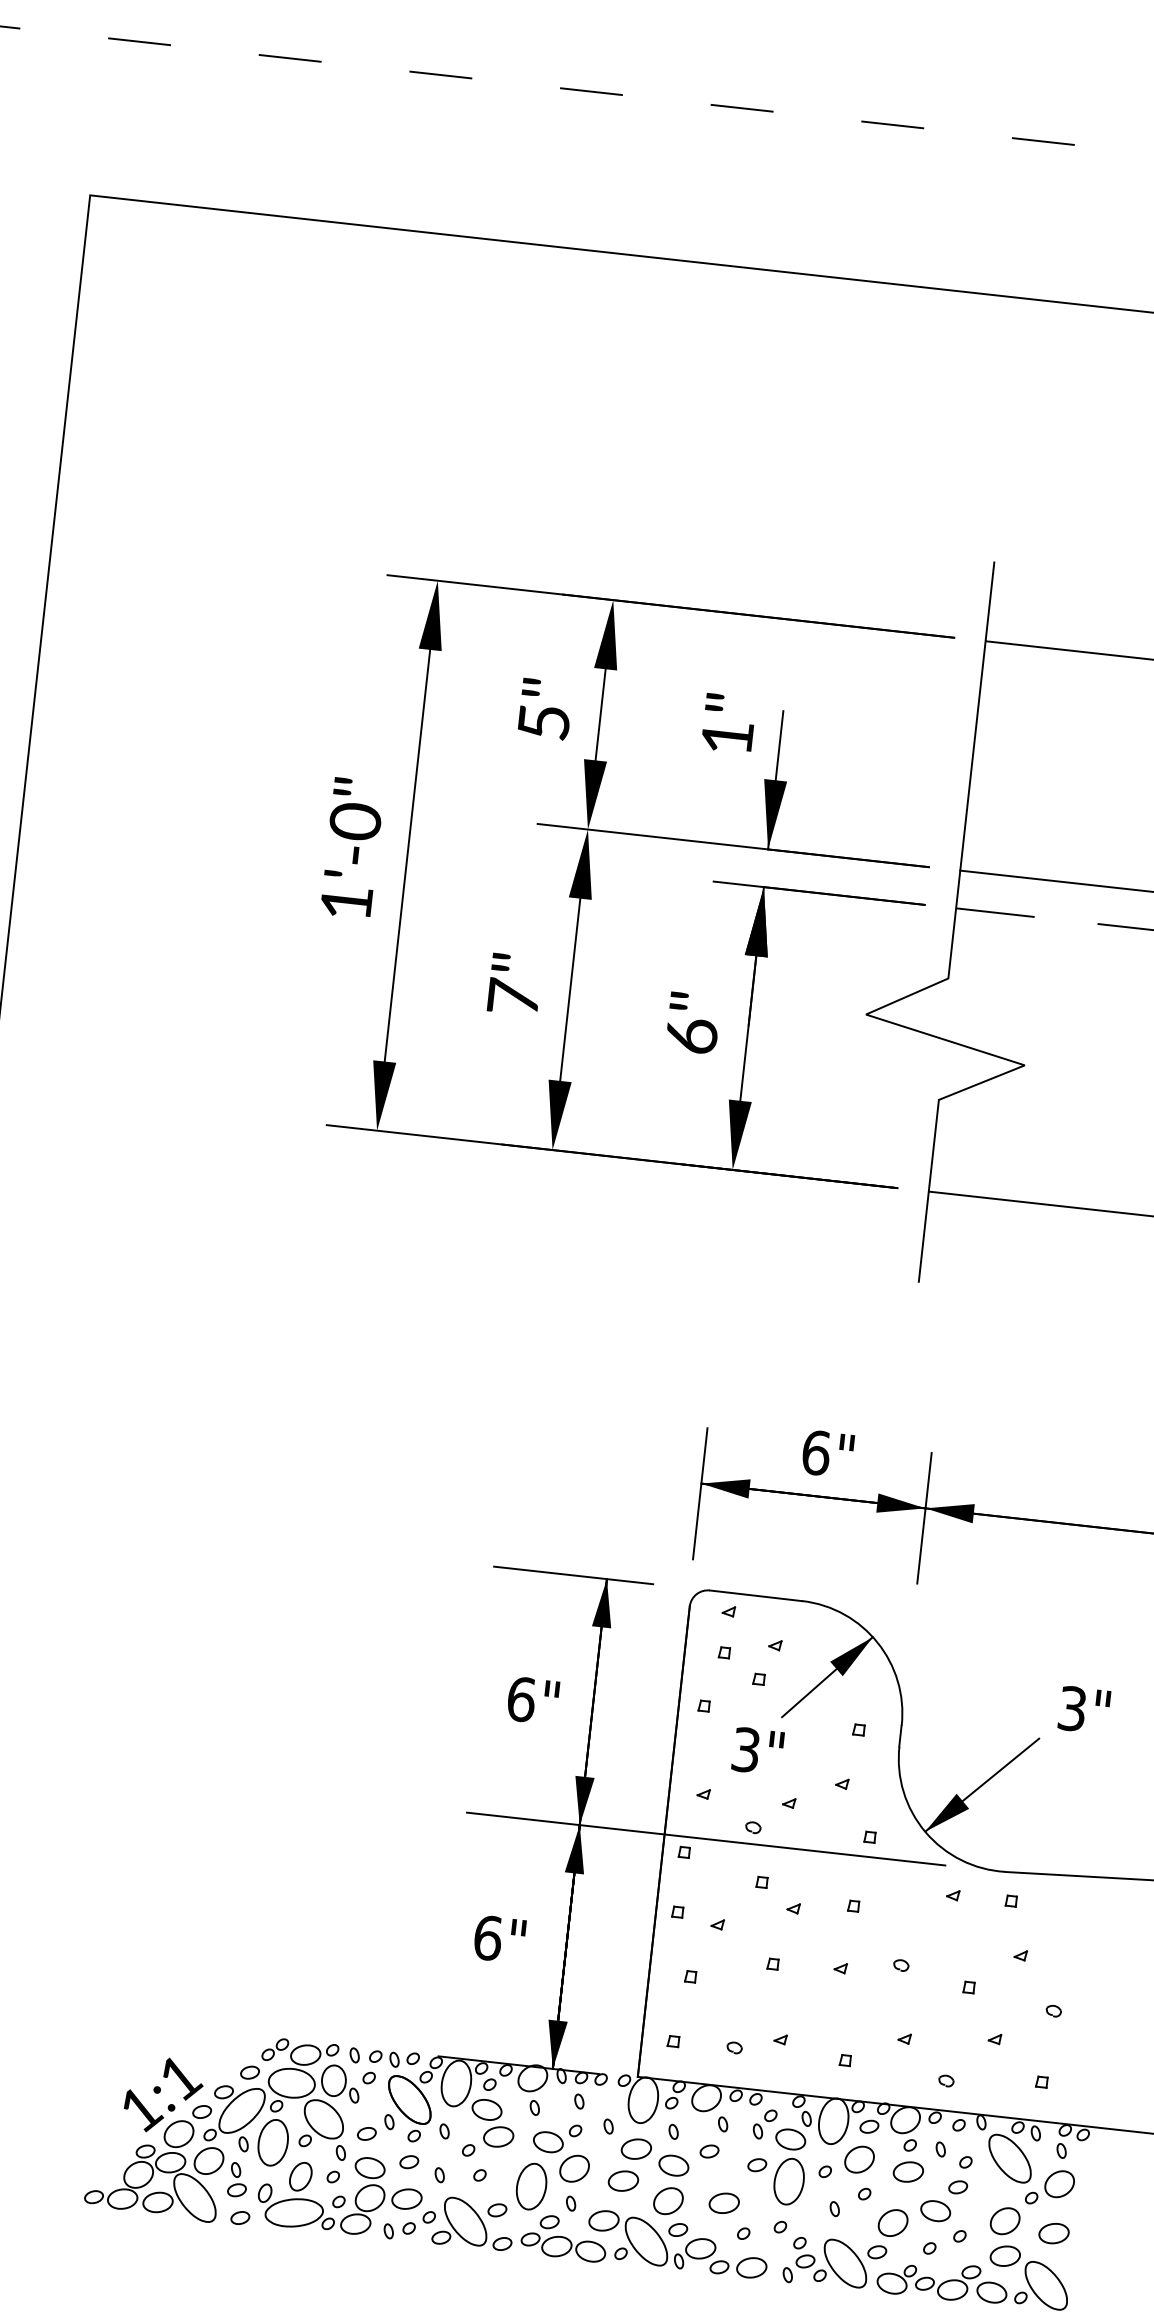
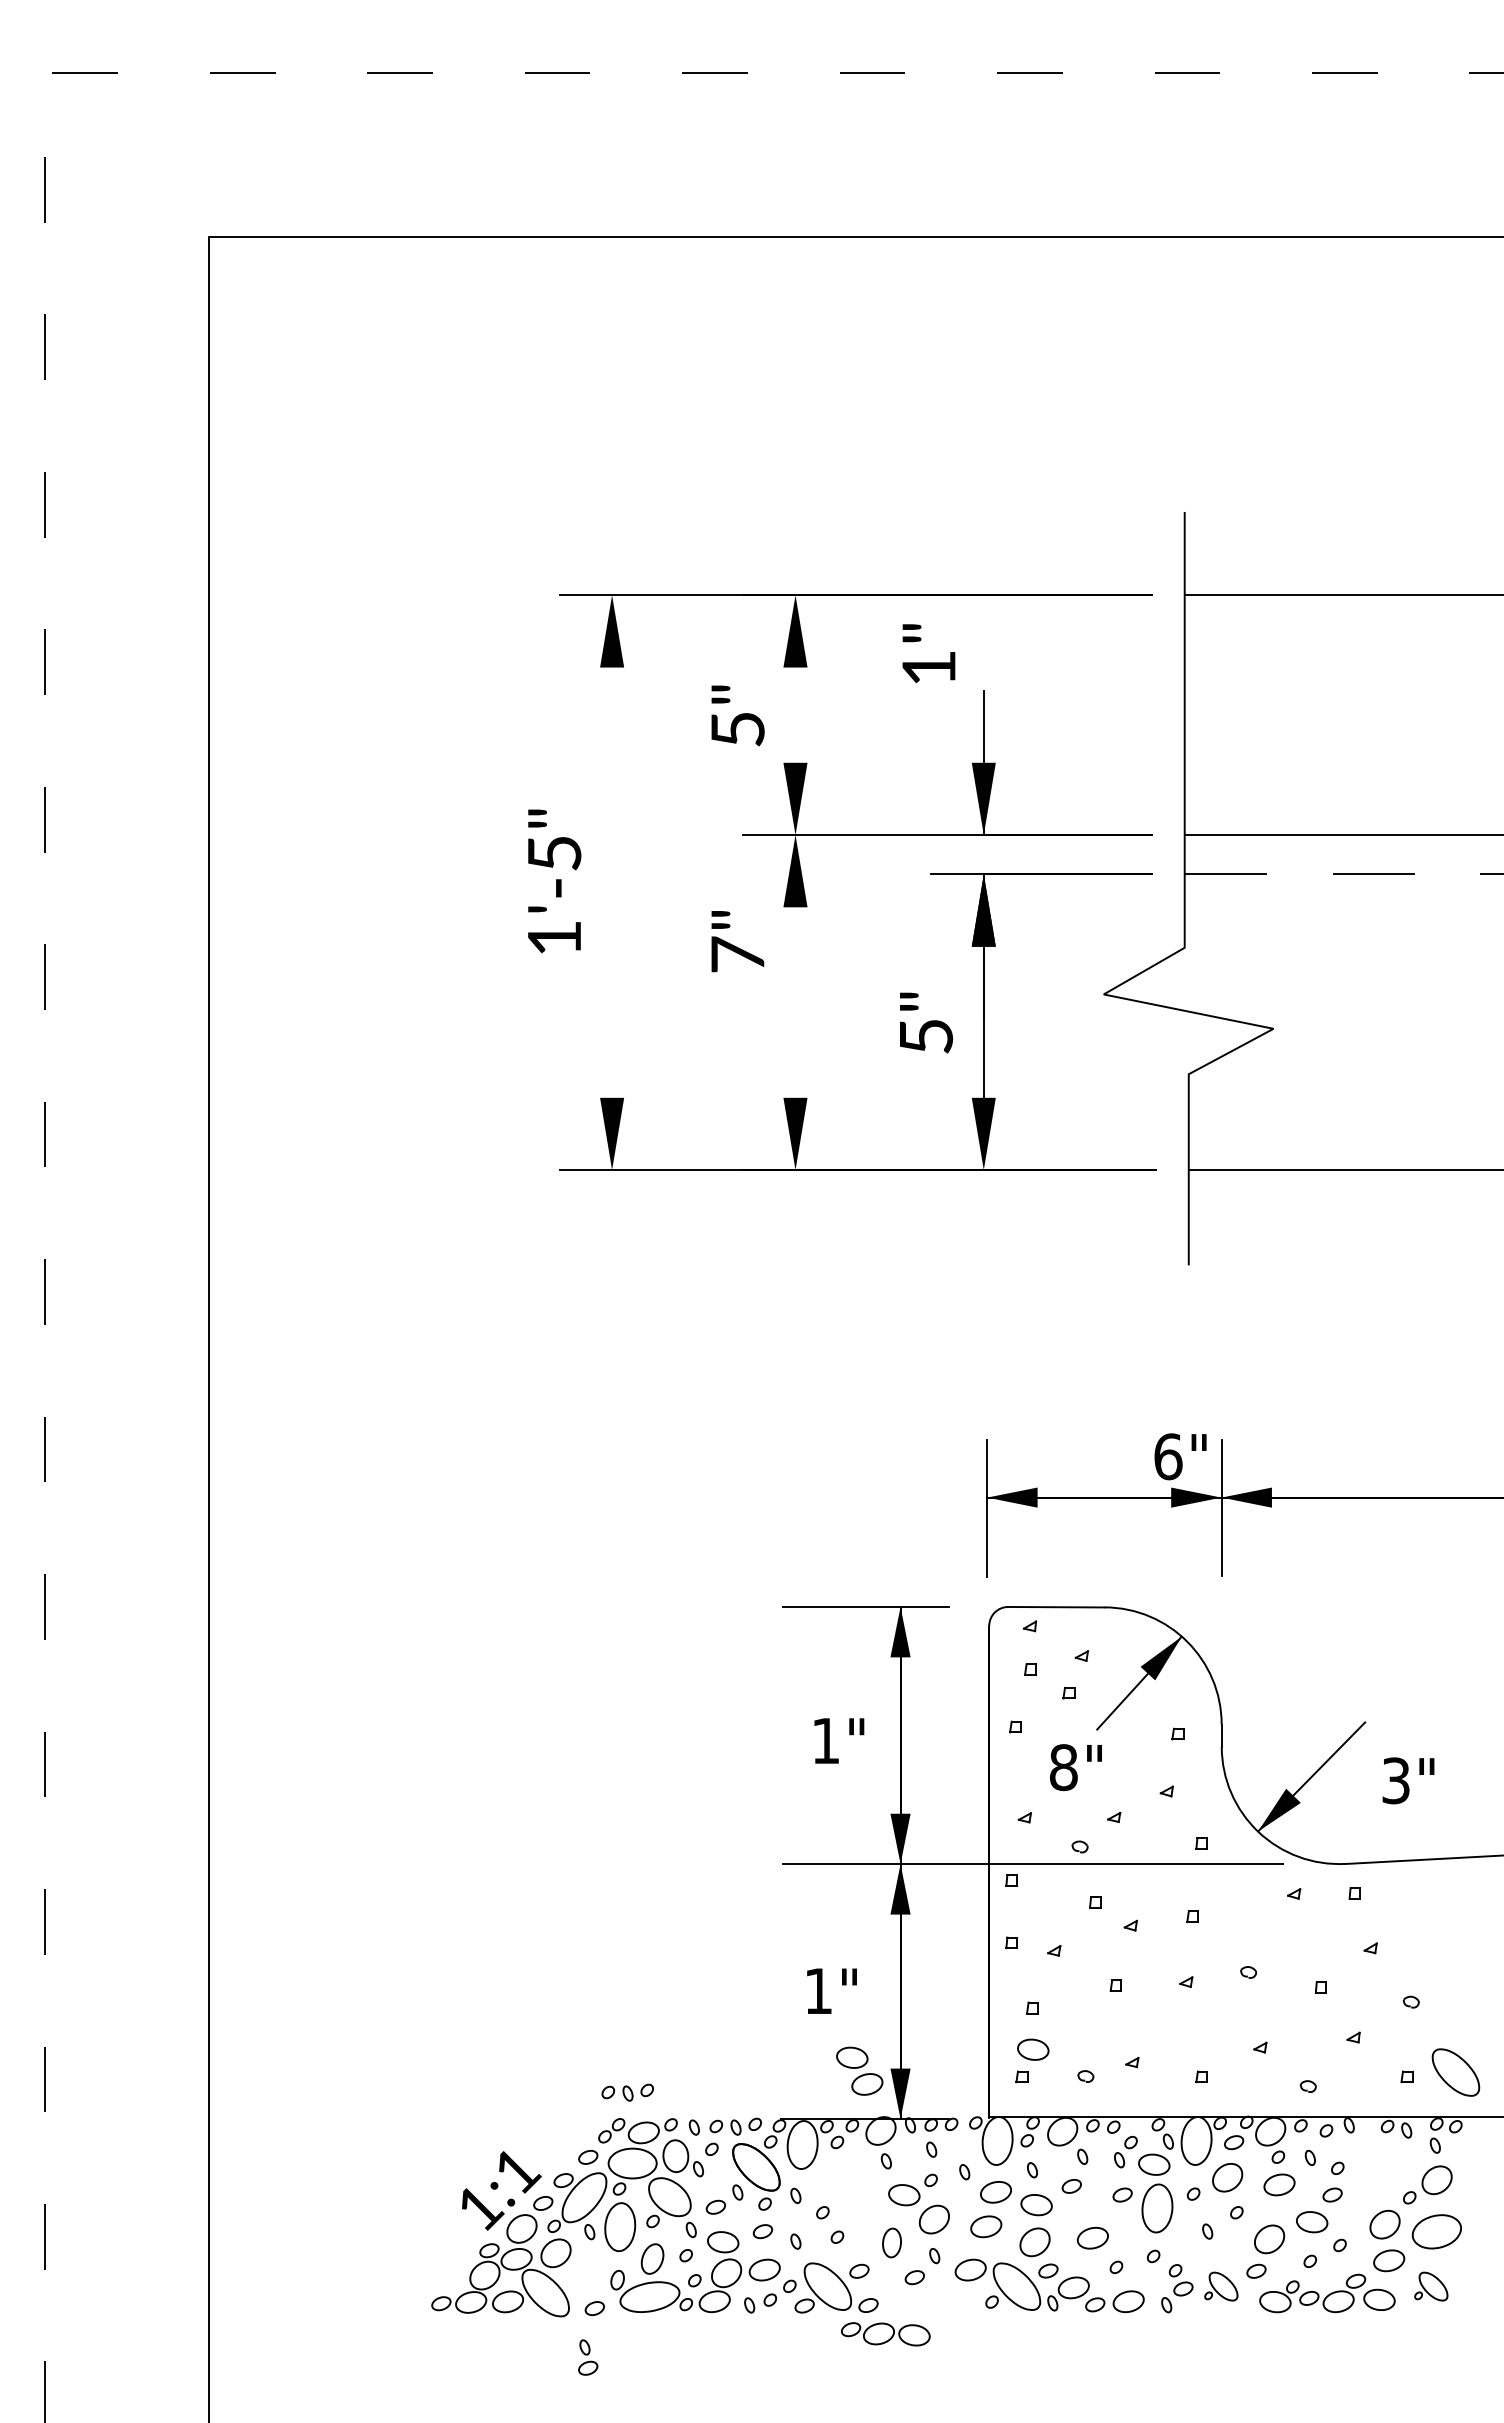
line: (600, 714) -> (795, 714), removed
text: (728, 723) -> (928, 653), moved
text: (355, 821) -> (554, 853), 1'-0" -> 1'-5"
line: (407, 855) -> (612, 882), removed
text: (514, 984) -> (737, 941), moved
line: (570, 989) -> (795, 1002), removed
text: (692, 1035) -> (926, 1035), 6" -> 5"
text: (827, 1453) -> (1180, 1456), moved
text: (521, 1699) -> (826, 1740), 6" -> 1"
text: (1084, 1709) -> (1408, 1780), moved
text: (745, 1749) -> (1063, 1767), 3" -> 8"
text: (488, 1937) -> (819, 1990), 6" -> 1"
part: (294, 2014) -> (627, 2092), added
part: (687, 2016) -> (1033, 2049), added
part: (492, 2122) -> (859, 2070), moved
part: (1009, 2158) -> (1455, 2072), moved
part: (238, 2179) -> (588, 2357), moved
part: (531, 2186) -> (891, 2242), size x0.6
part: (1053, 2233) -> (1436, 2231), size x1.6
part: (563, 2247) -> (885, 2334), moved
part: (842, 2263) -> (1221, 2286), size x0.6
part: (1043, 2285) -> (1431, 2286), size x0.6

